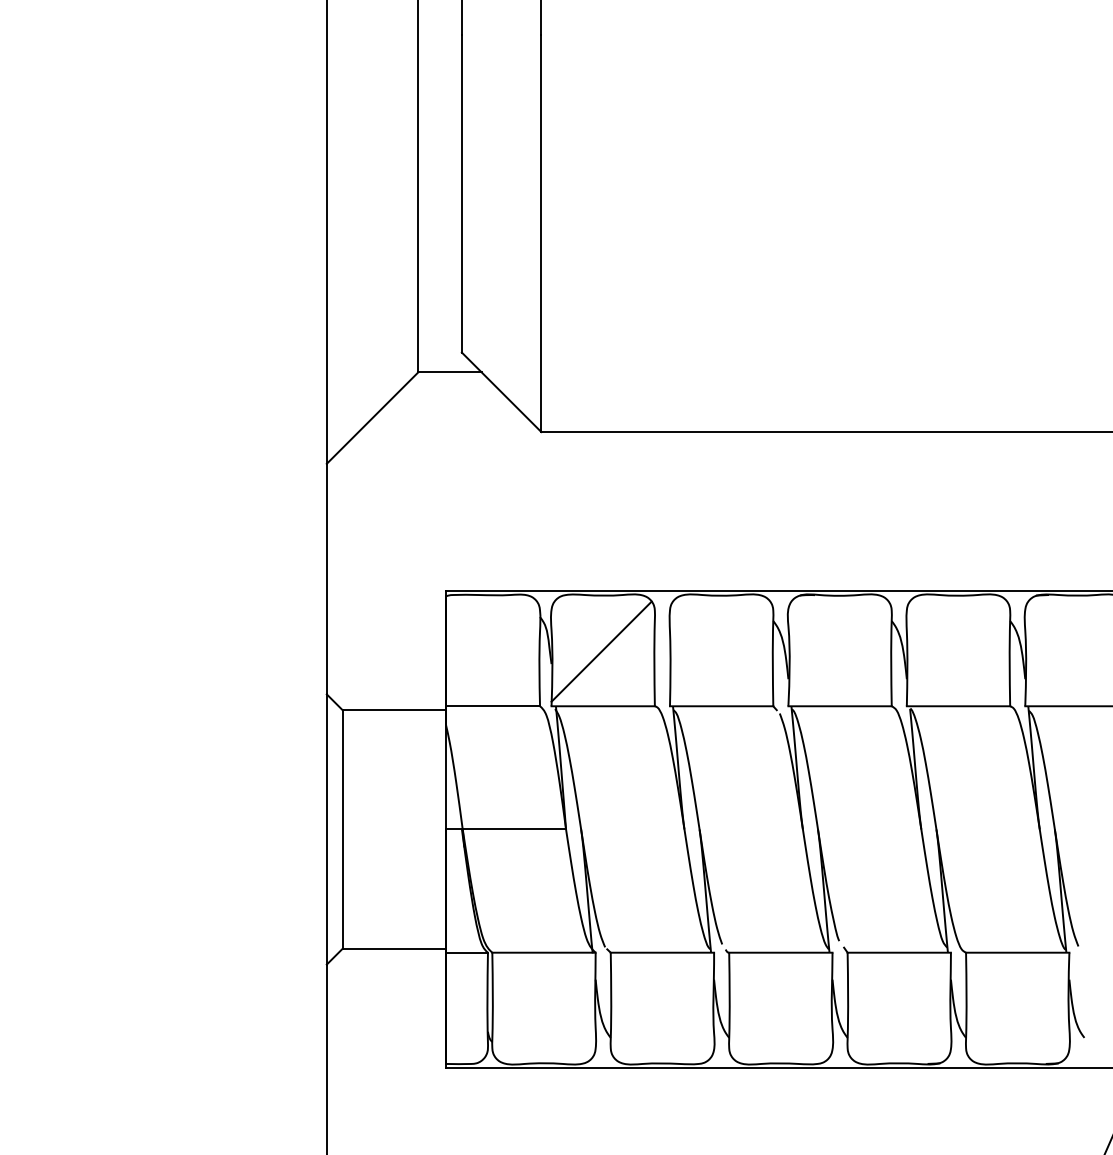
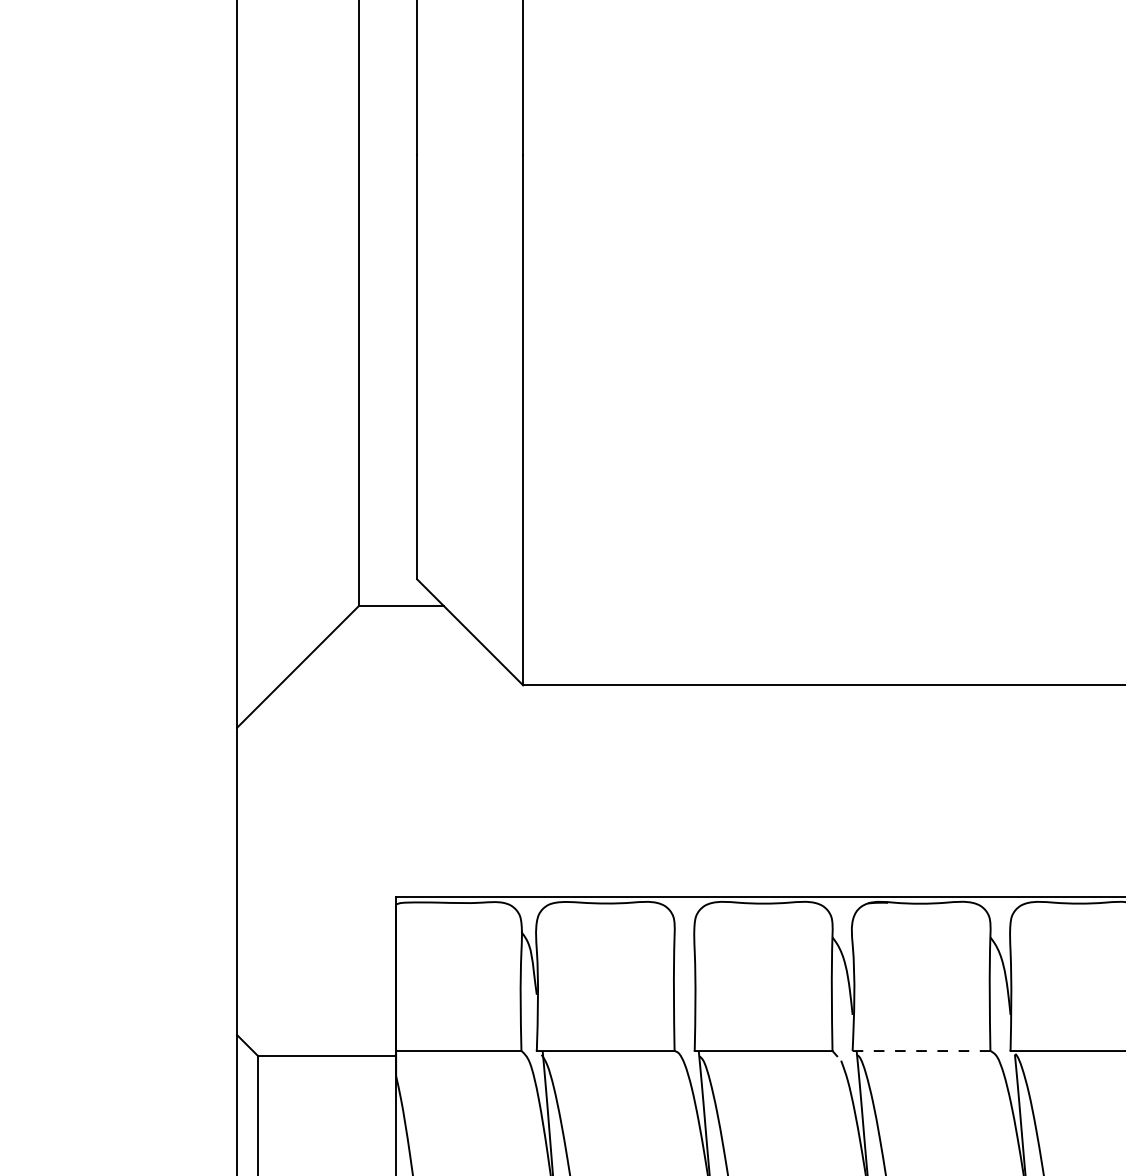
line: (601, 651) -> (603, 977), removed
line: (840, 706) -> (922, 1051), solid -> dashed

